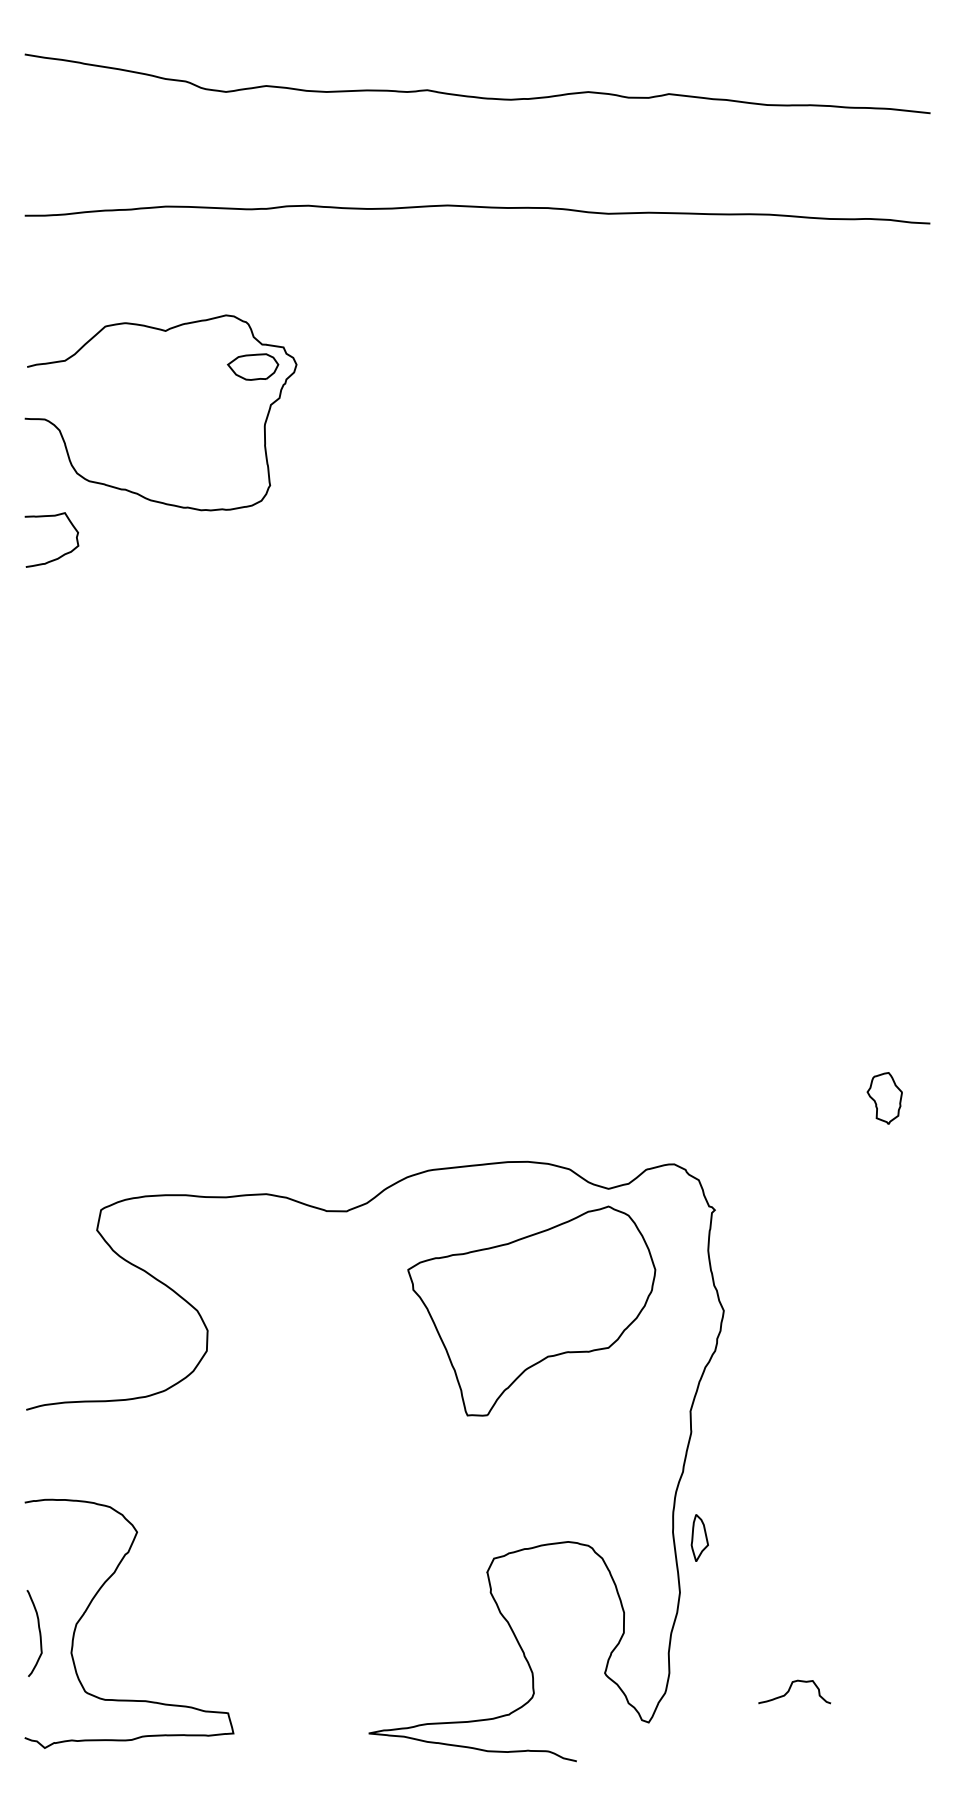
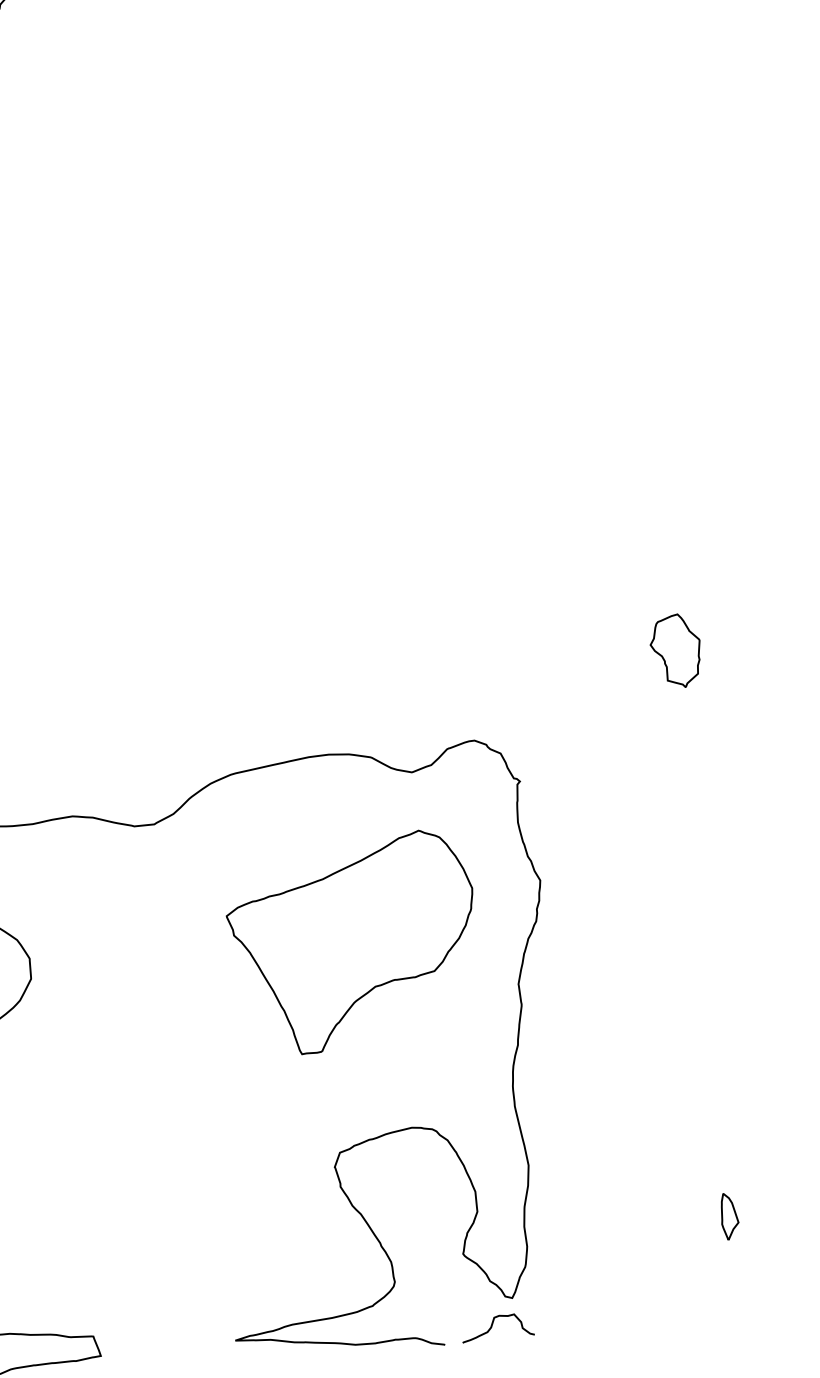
part: (884, 1098) -> (675, 651), size x1.43
part: (531, 1310) -> (353, 942), moved
part: (699, 1537) -> (729, 1215), moved
curve: (790, 1689) -> (492, 1325), moved

